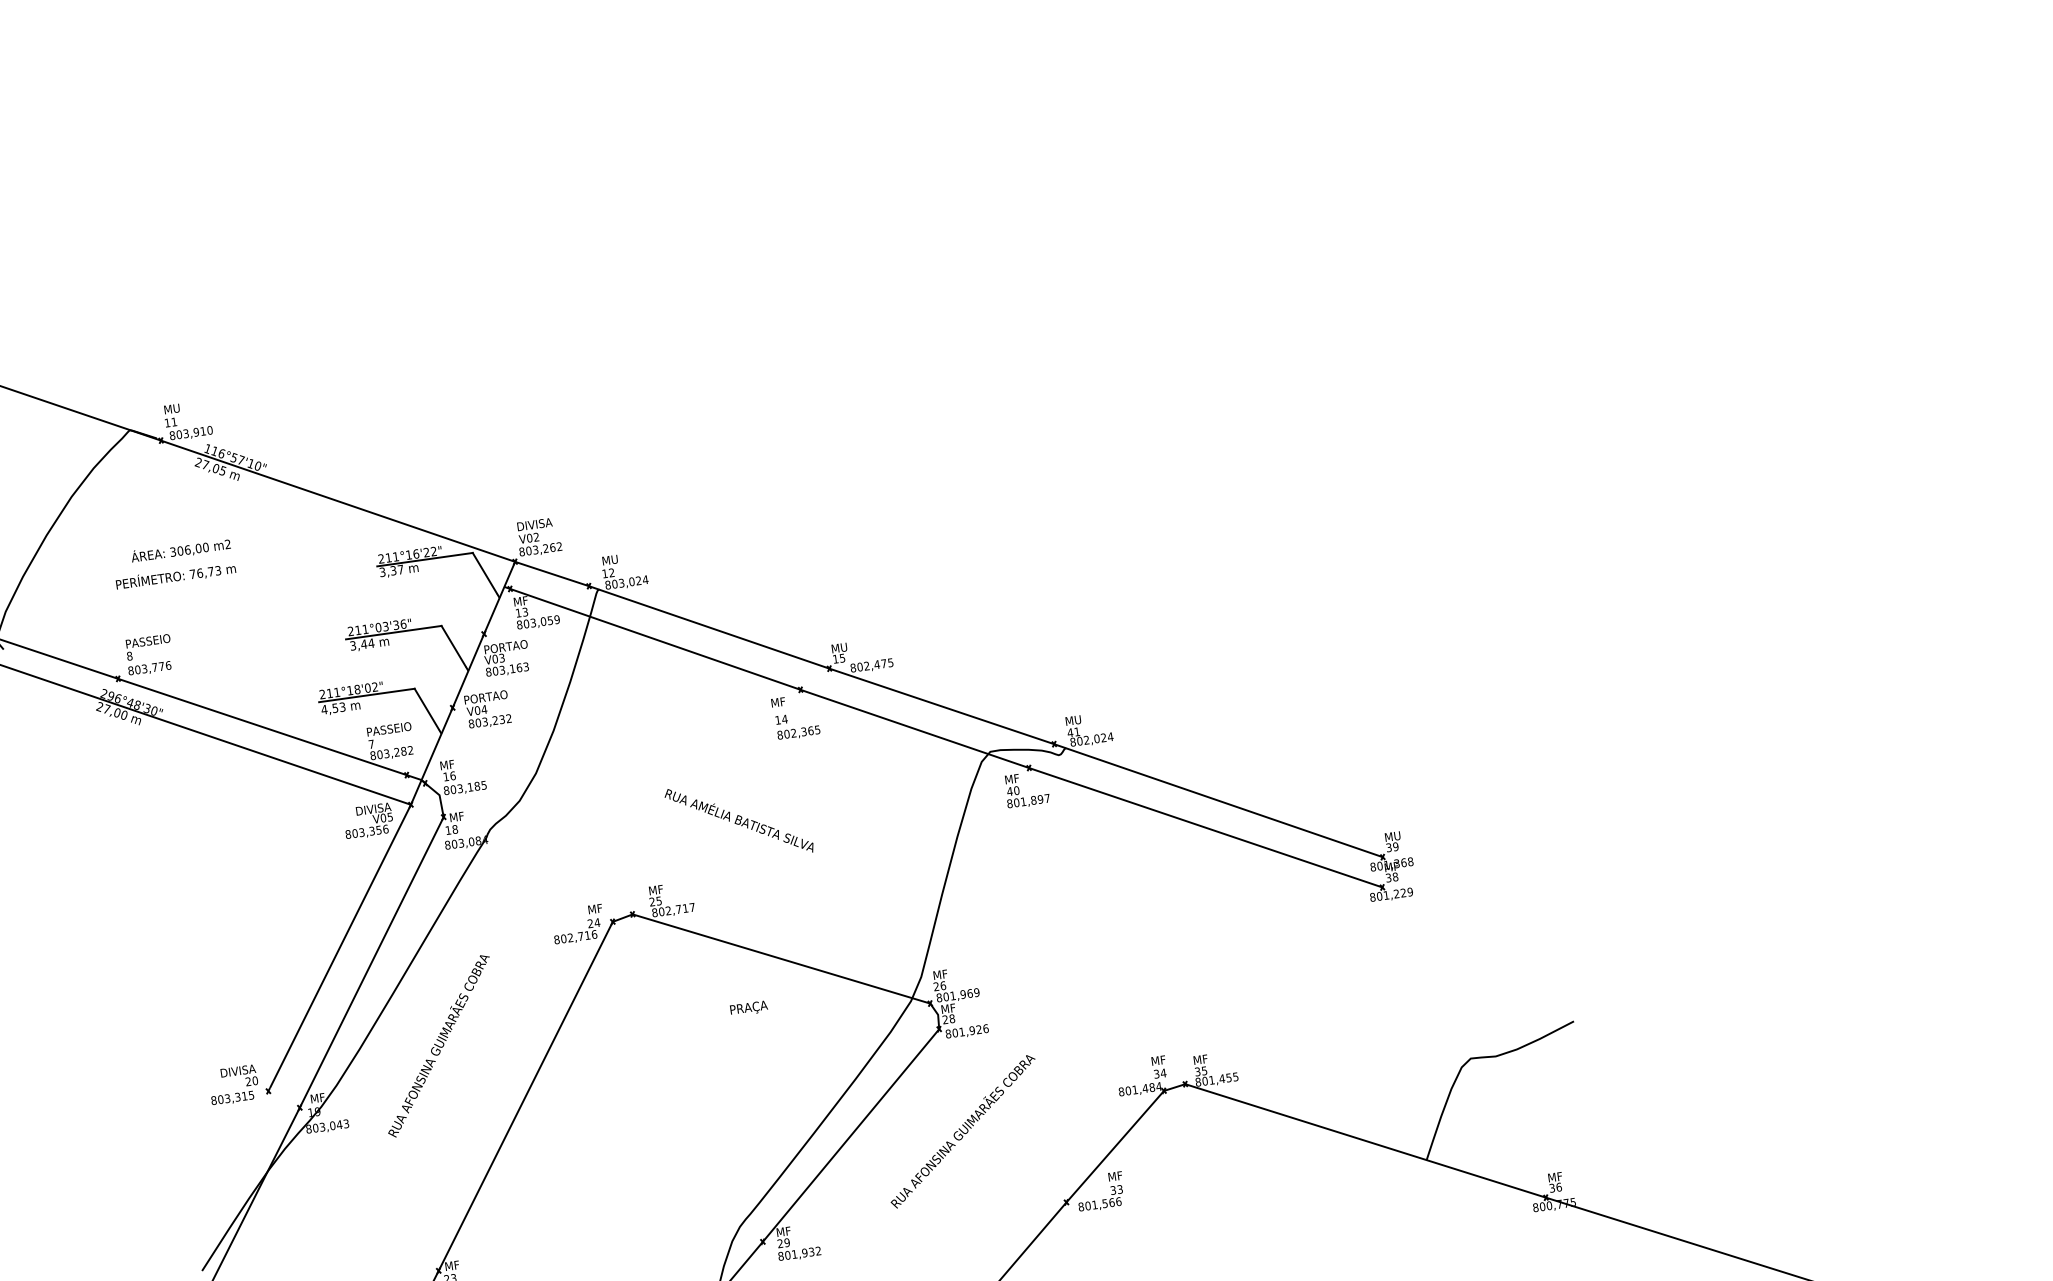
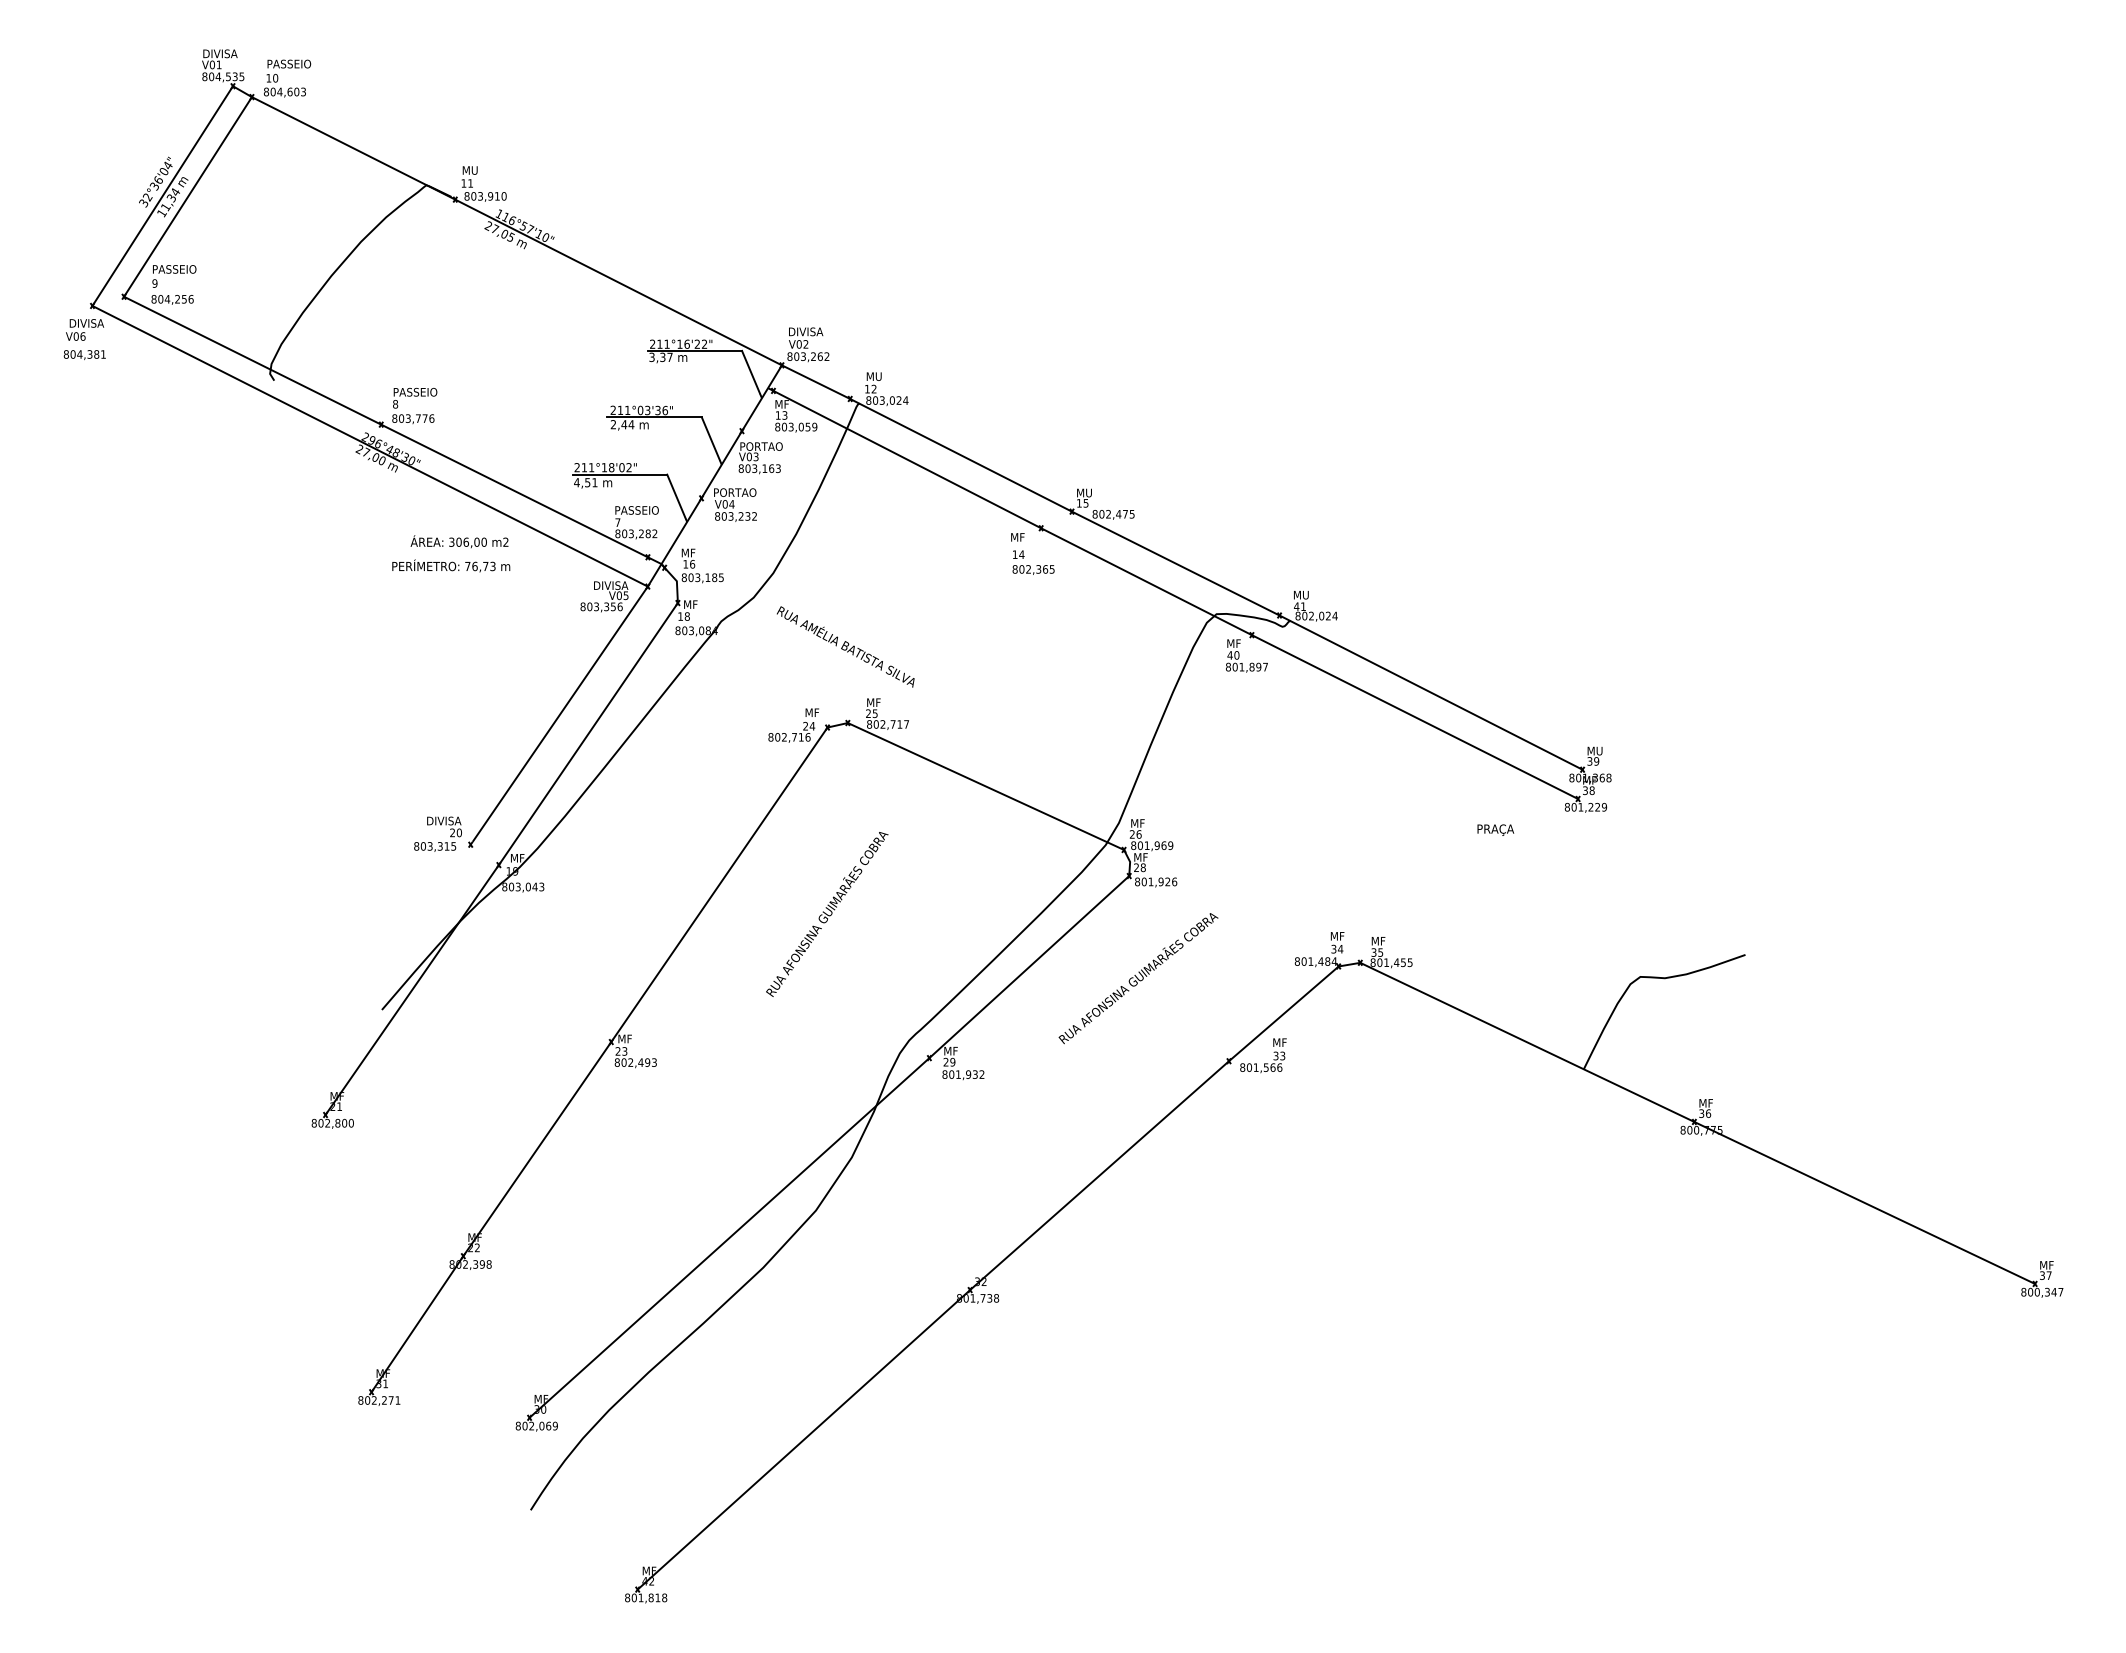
text: (174, 563) -> (451, 553), moved
text: (353, 645) -> (613, 424), 3,44 -> 2,44
text: (342, 707) -> (594, 482), 4,53 -> 4,51
text: (738, 820) -> (845, 646), moved
text: (748, 1007) -> (1495, 829), moved
text: (439, 1046) -> (827, 914), moved

